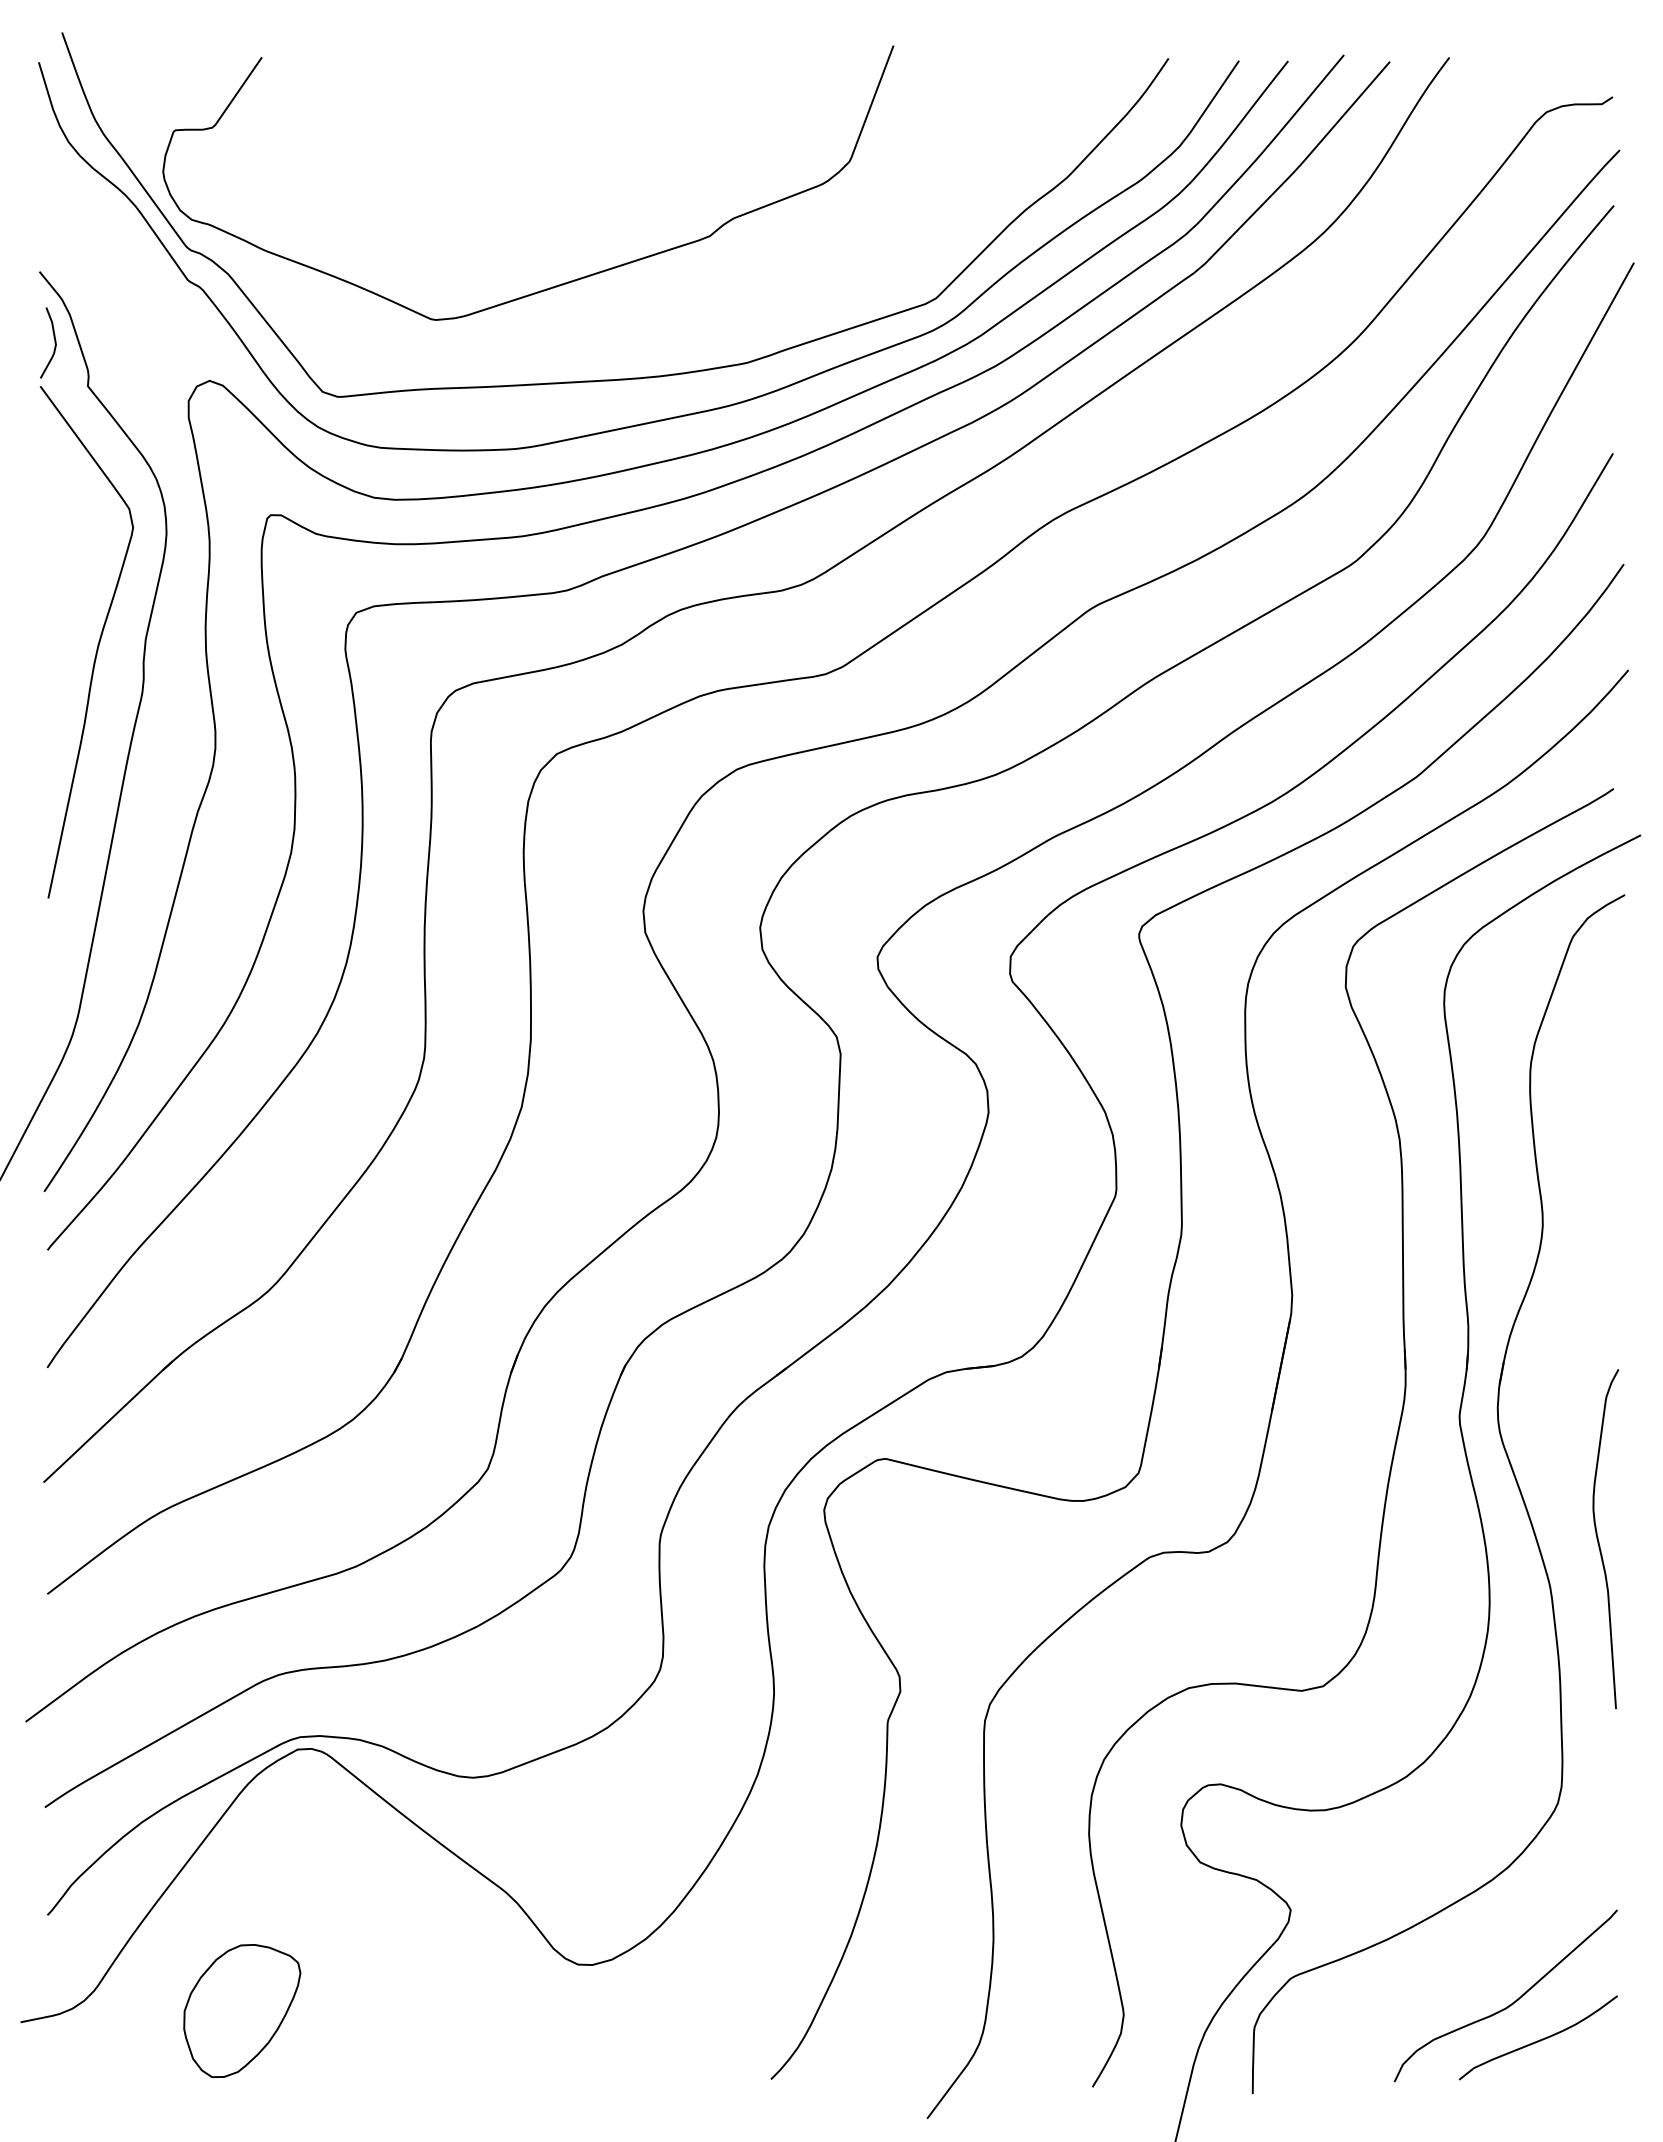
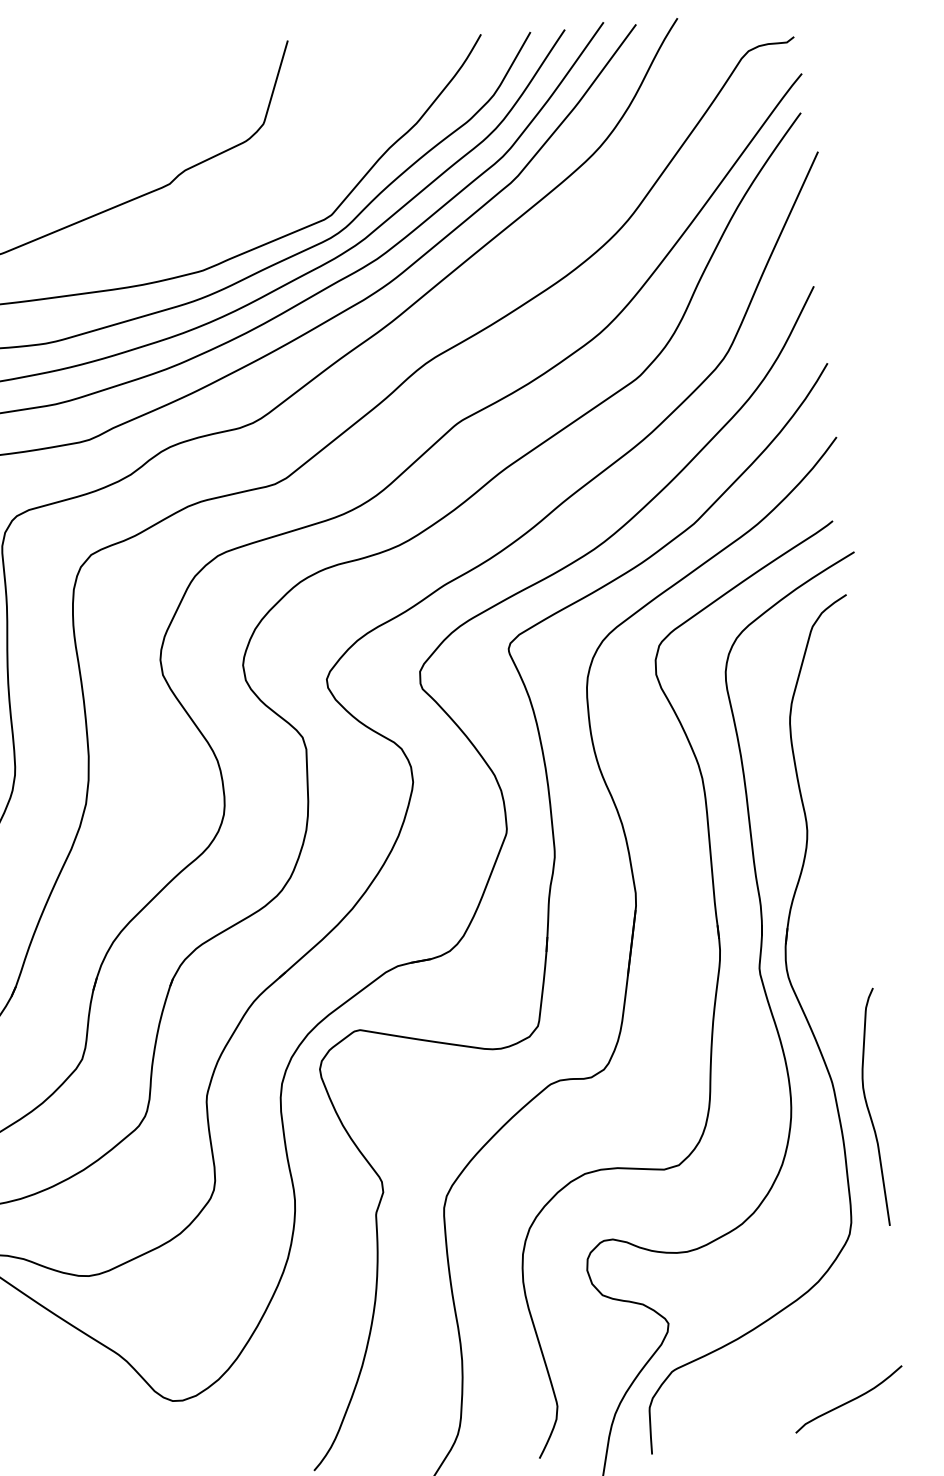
curve: (1599, 1541) -> (869, 1109), moved
curve: (1509, 2004) -> (826, 1377), removed

